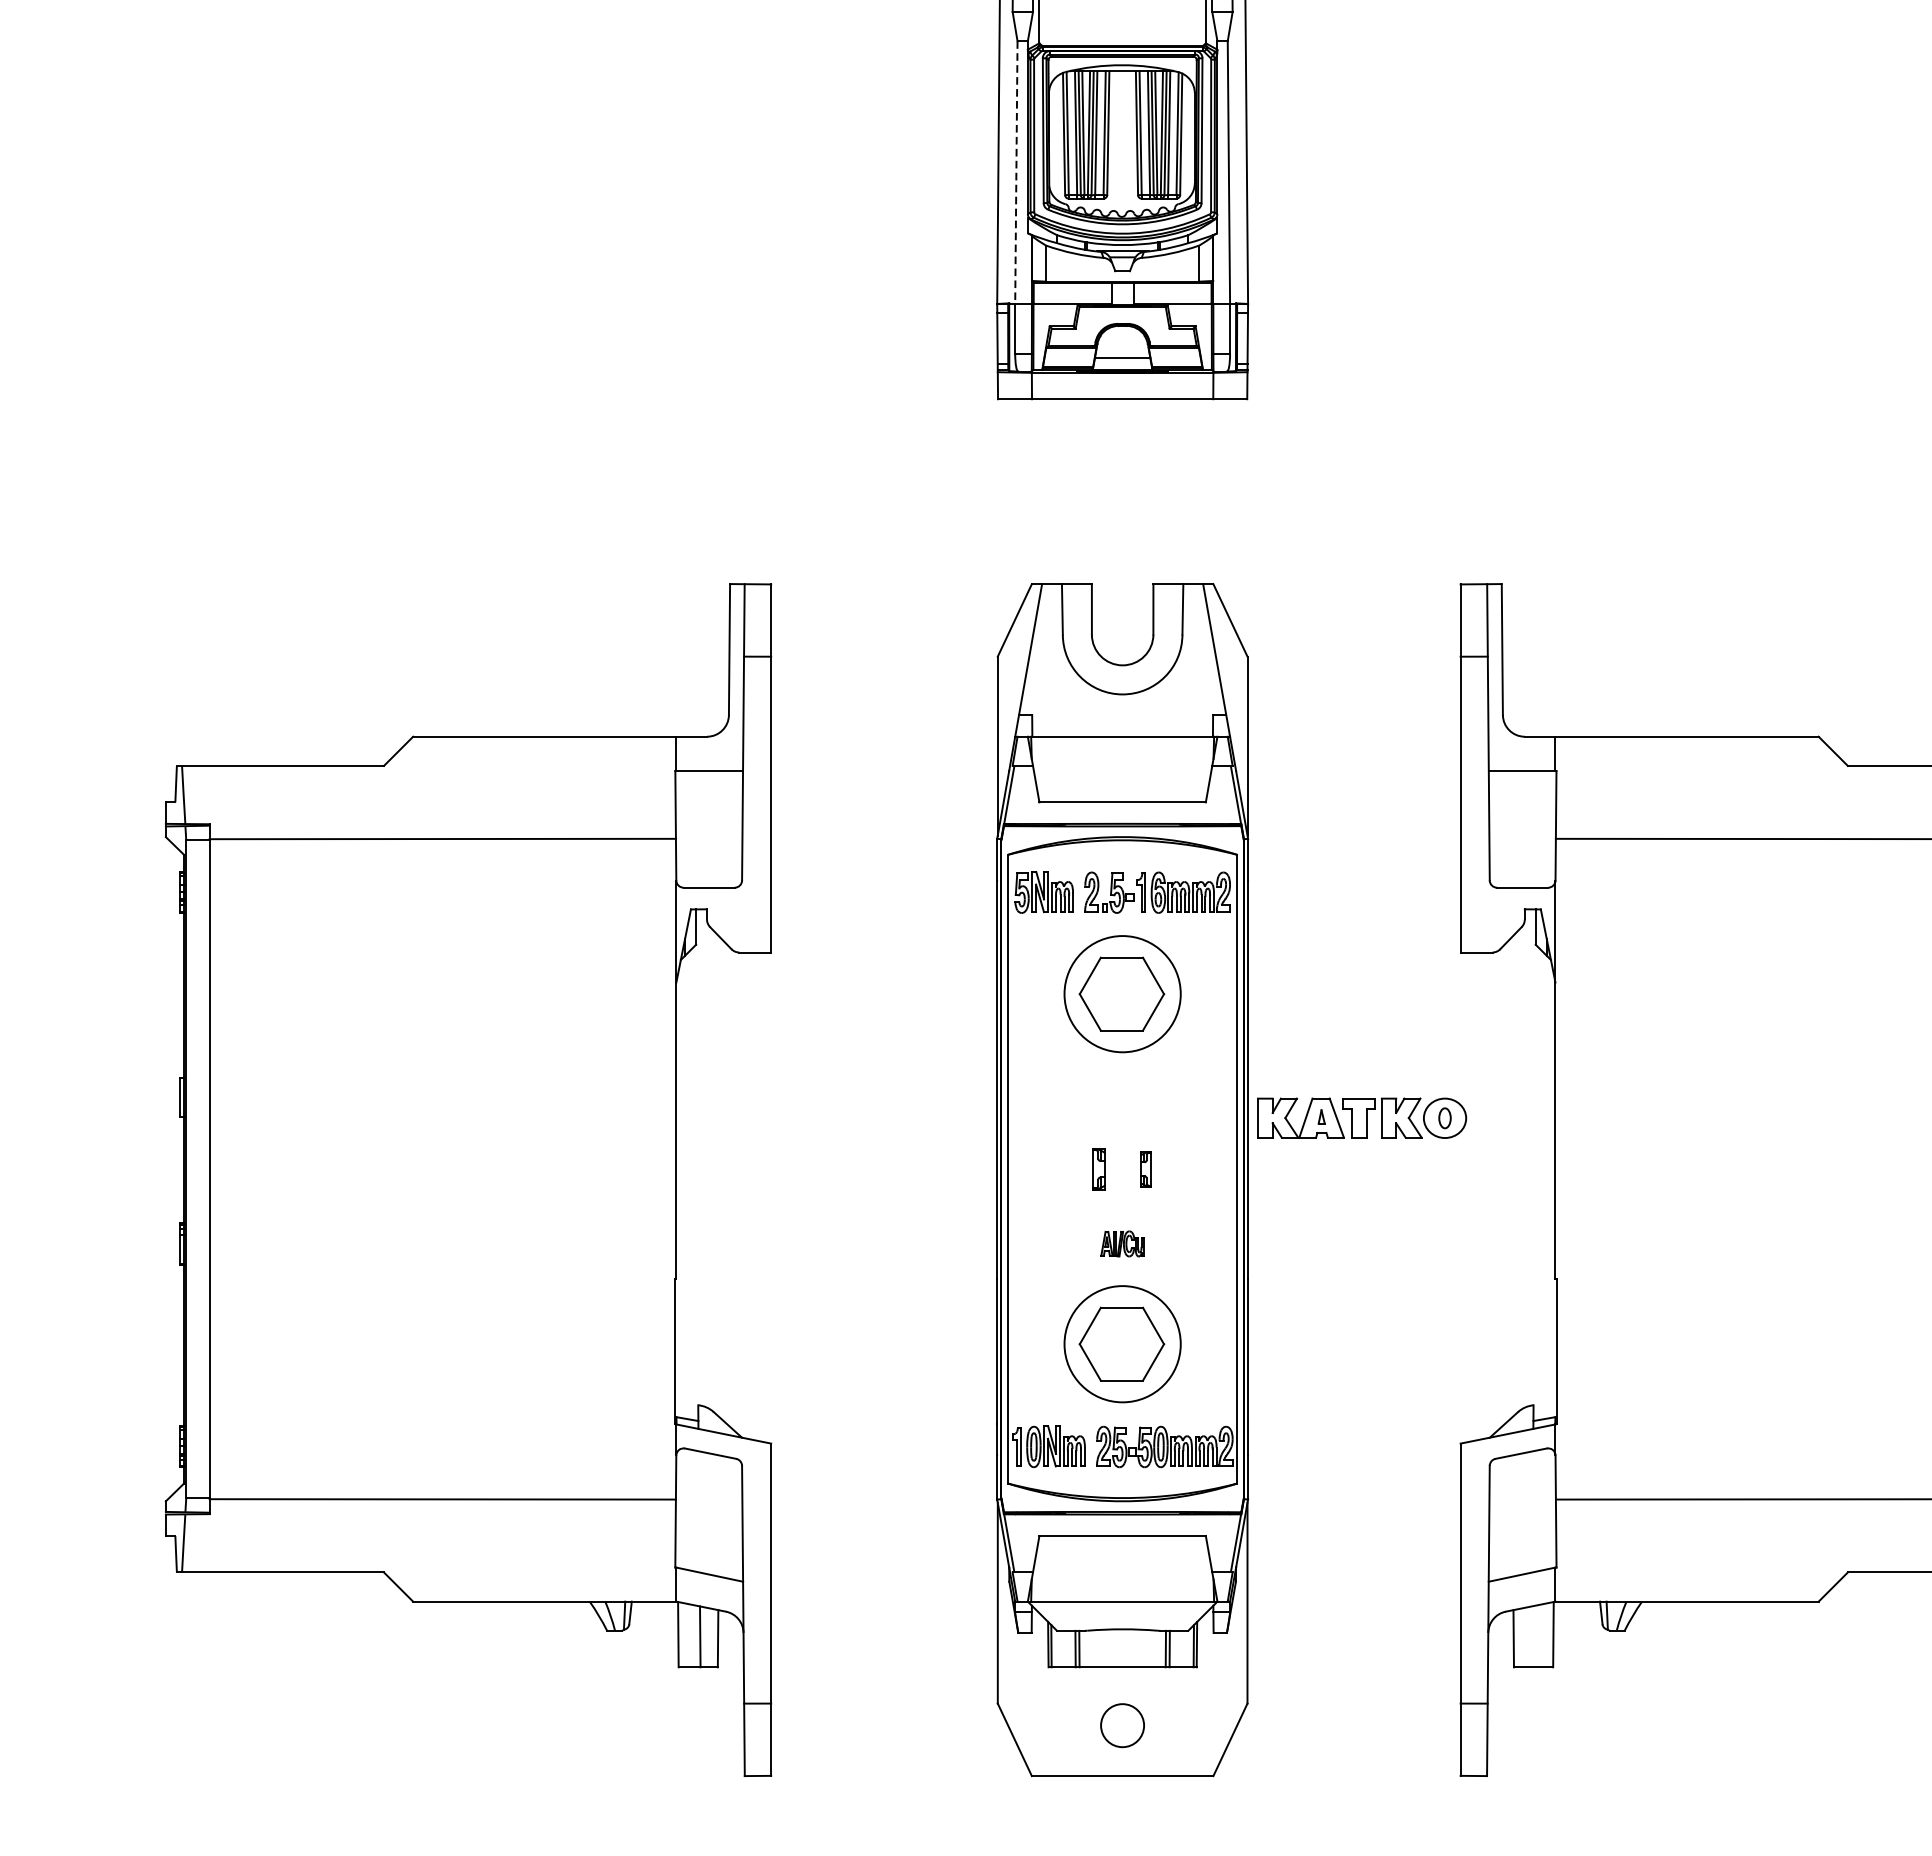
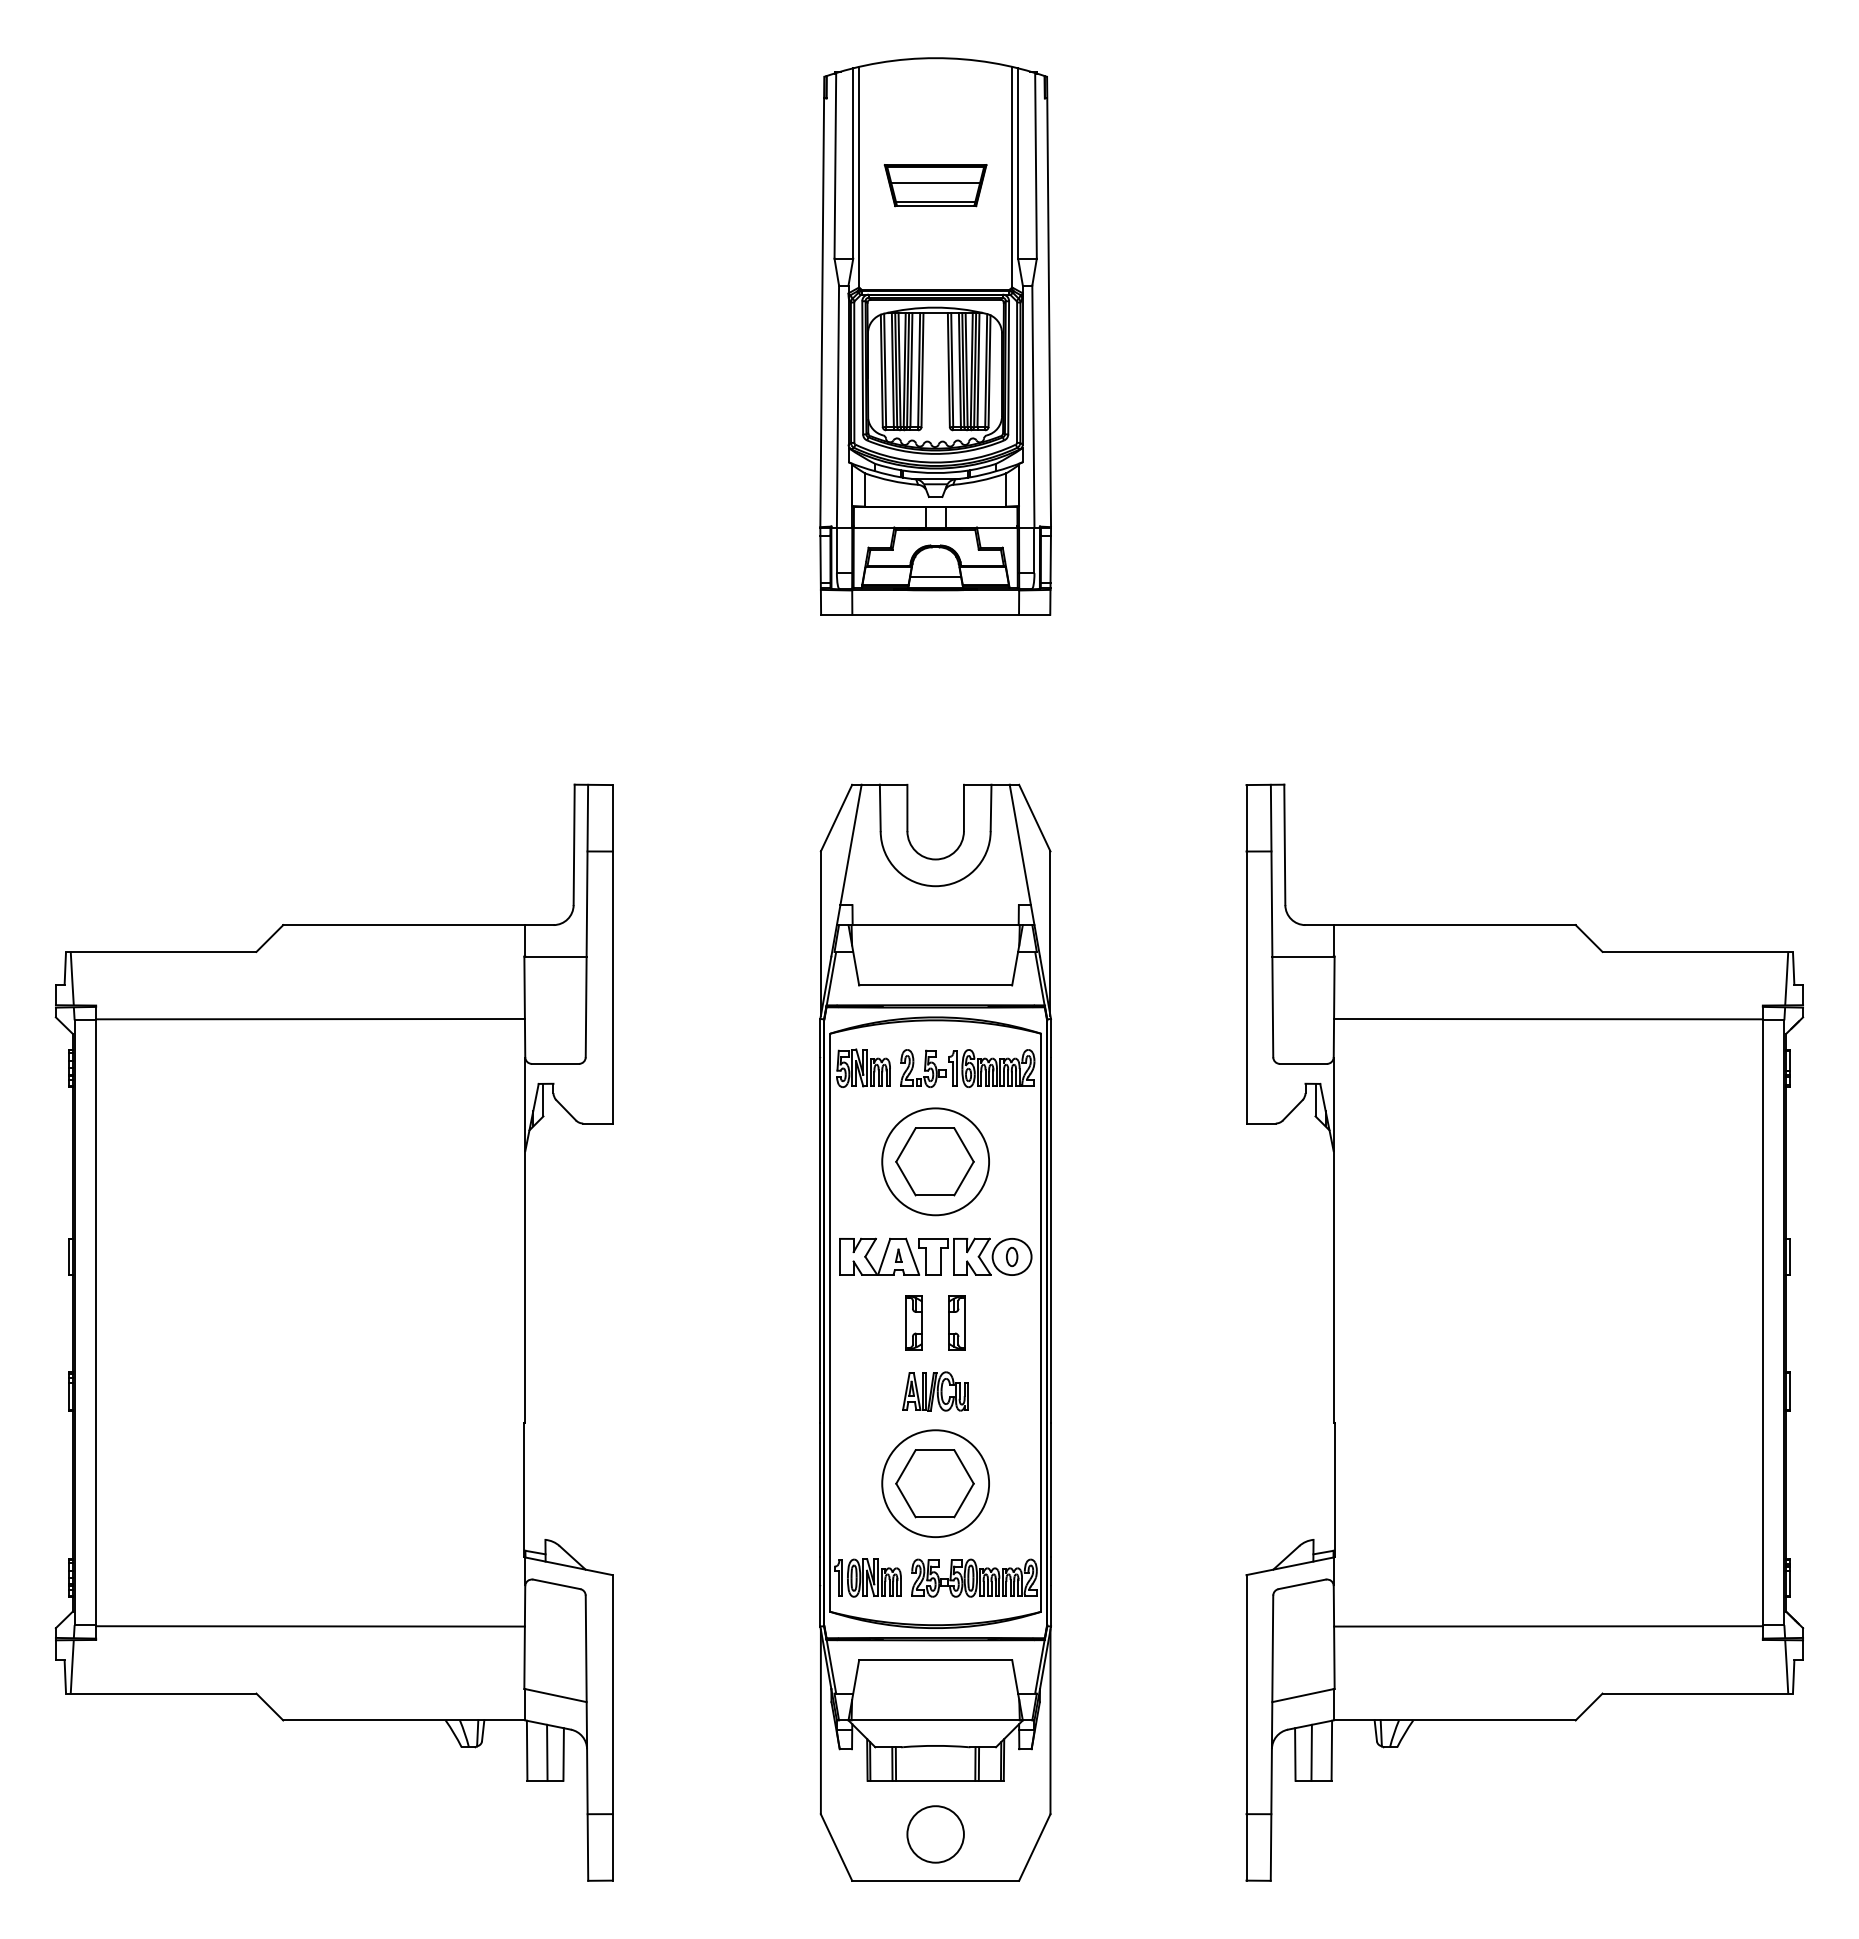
line: (1015, 173) -> (837, 407), dashed -> solid
part: (1361, 1117) -> (935, 1256), moved
part: (1098, 1168) -> (913, 1322), size x1.43
part: (1145, 1168) -> (956, 1322), size x1.67
part: (1122, 1243) -> (935, 1391), size x1.67
line: (1531, 1636) -> (1311, 1752), added
part: (1122, 1725) -> (935, 1834), size x1.43

